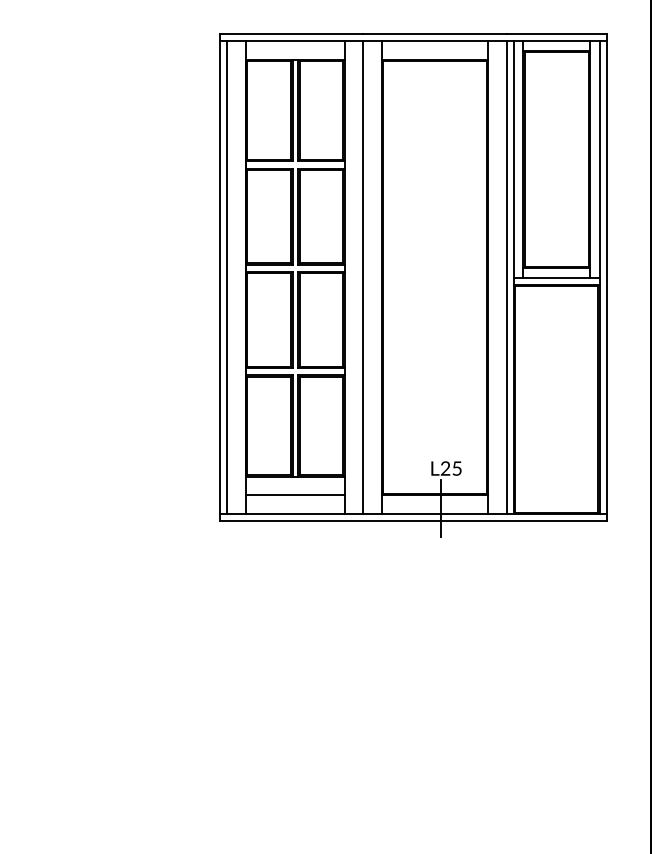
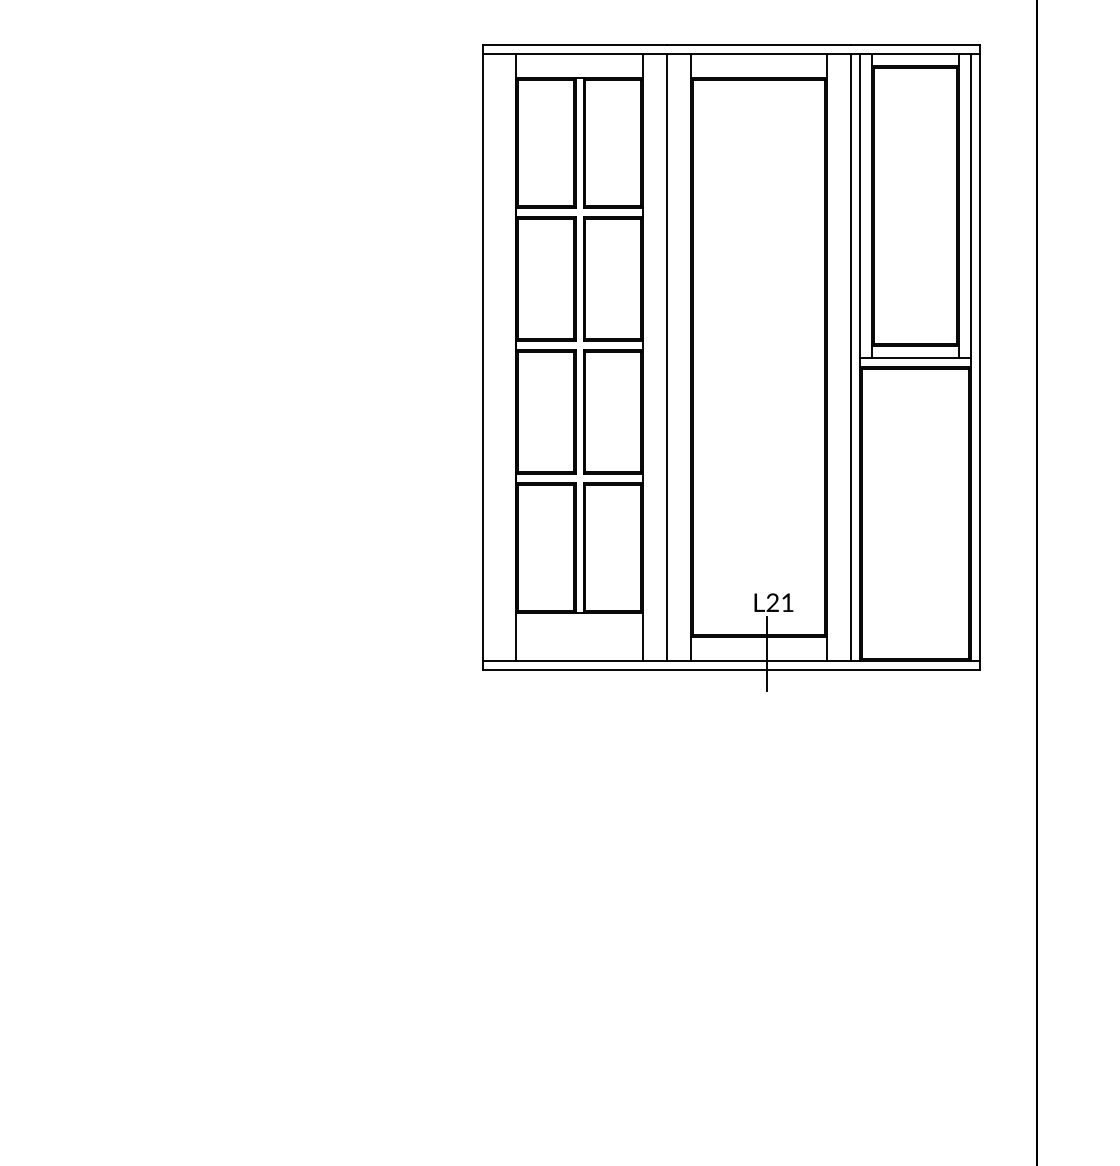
line: (227, 277) -> (492, 357), removed
text: (457, 468) -> (787, 602), L25 -> L21
line: (295, 495) -> (579, 637), removed

